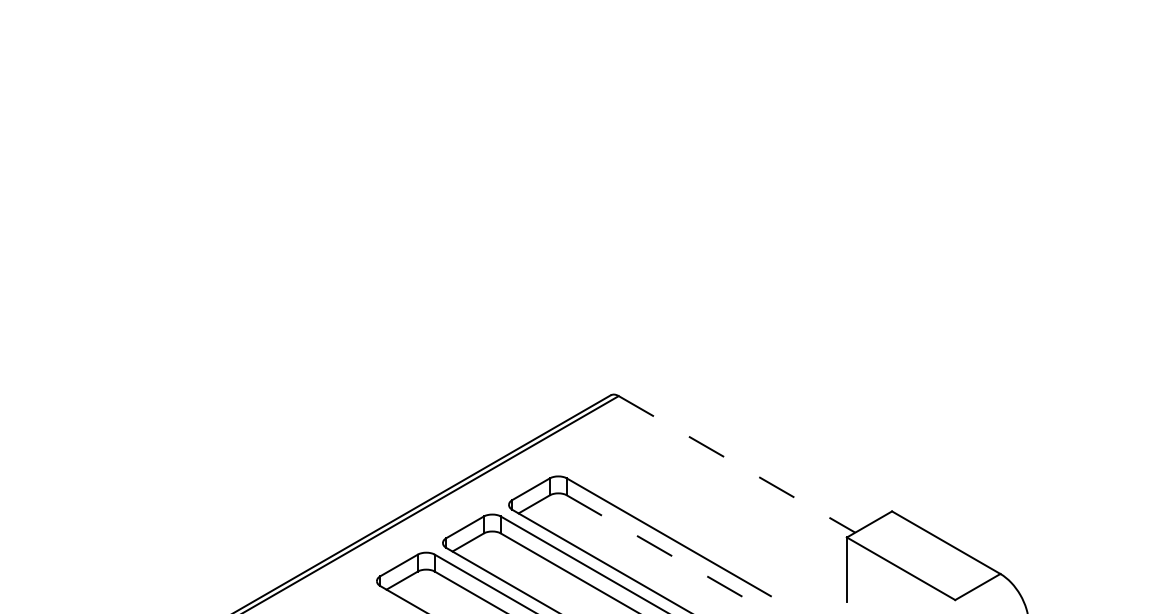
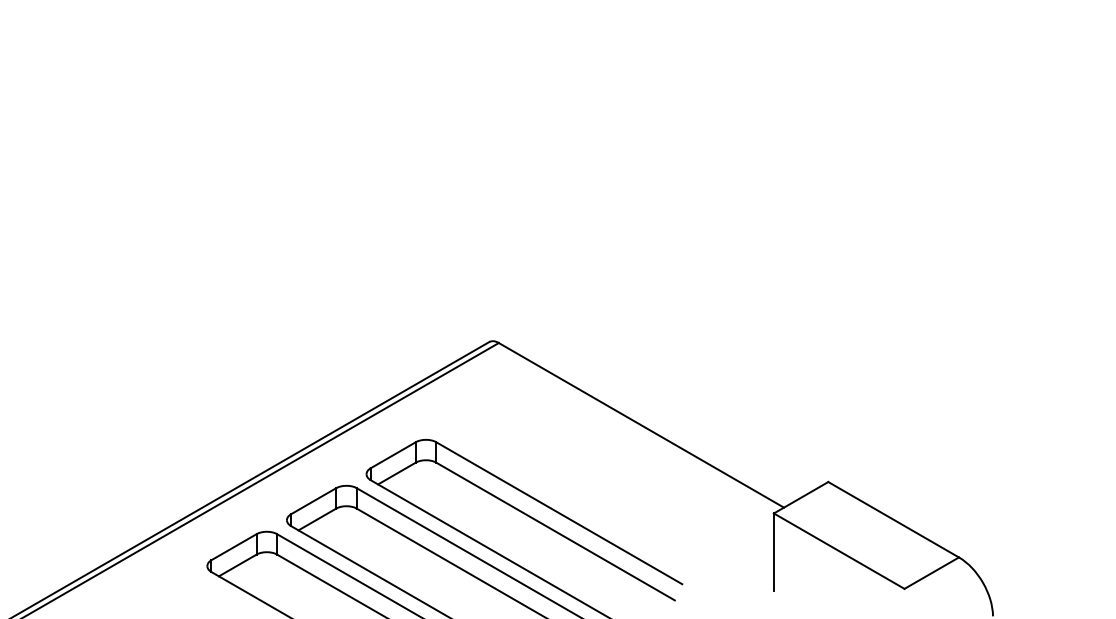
line: (737, 464) -> (641, 425), dashed -> solid
line: (666, 552) -> (556, 531), dashed -> solid

